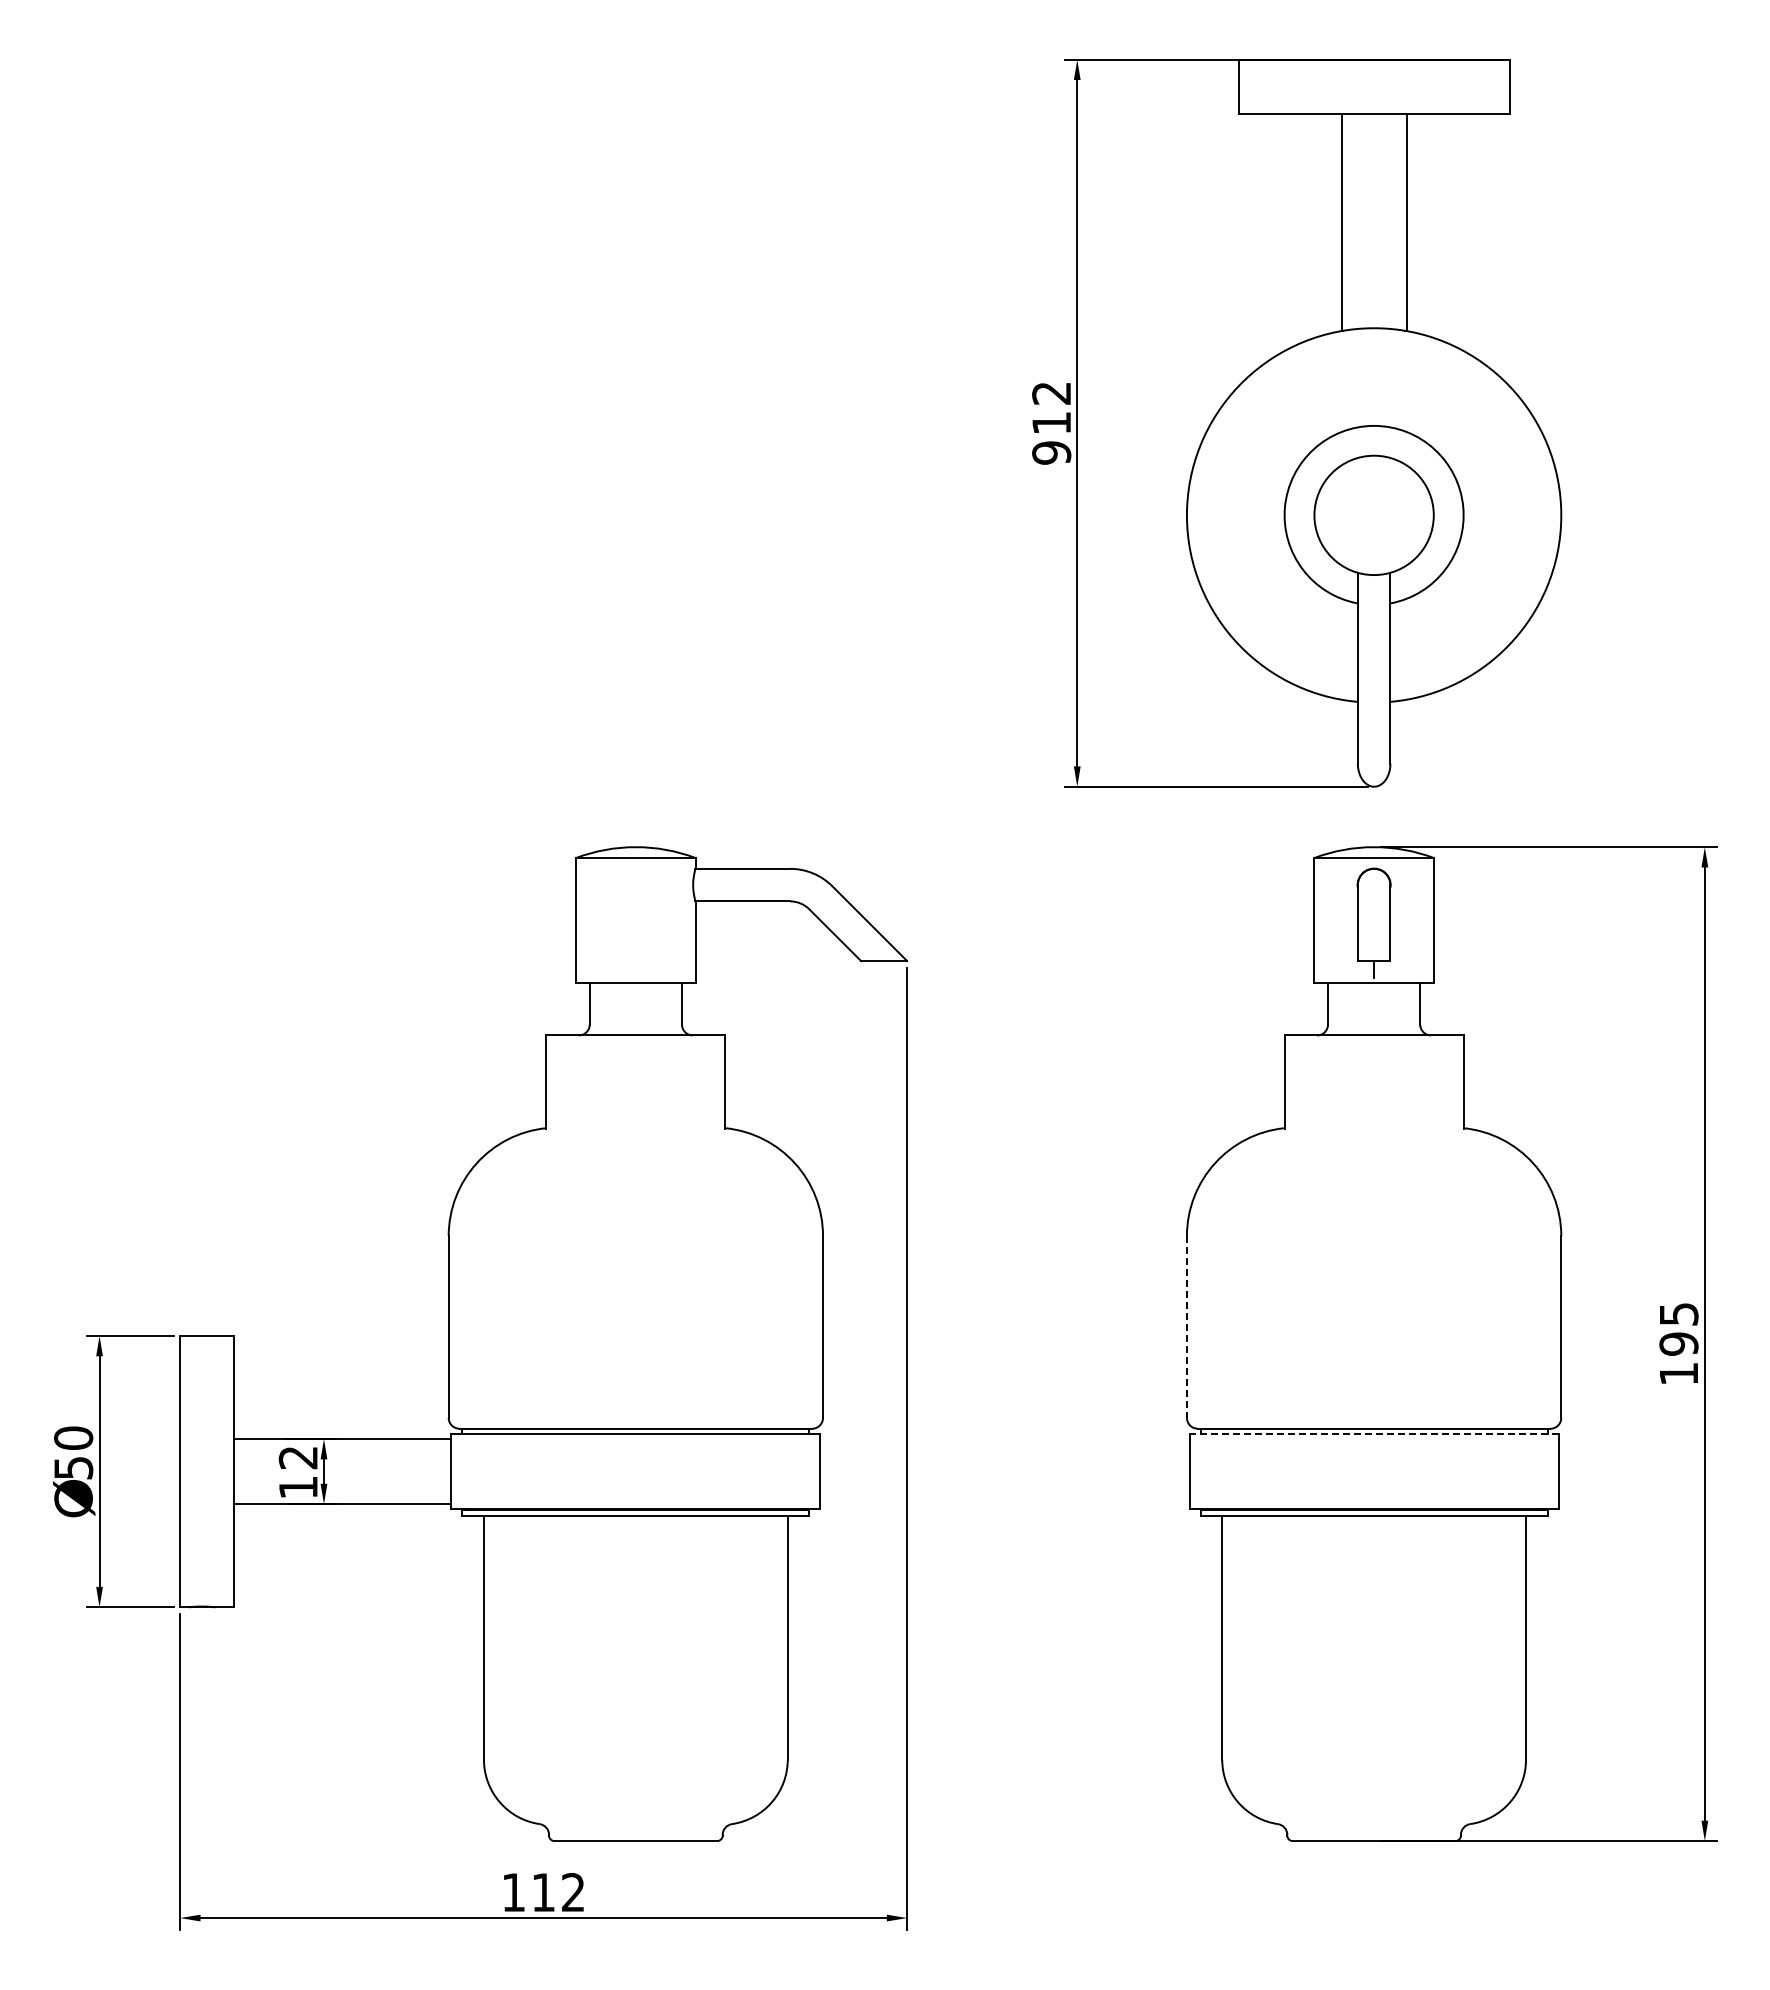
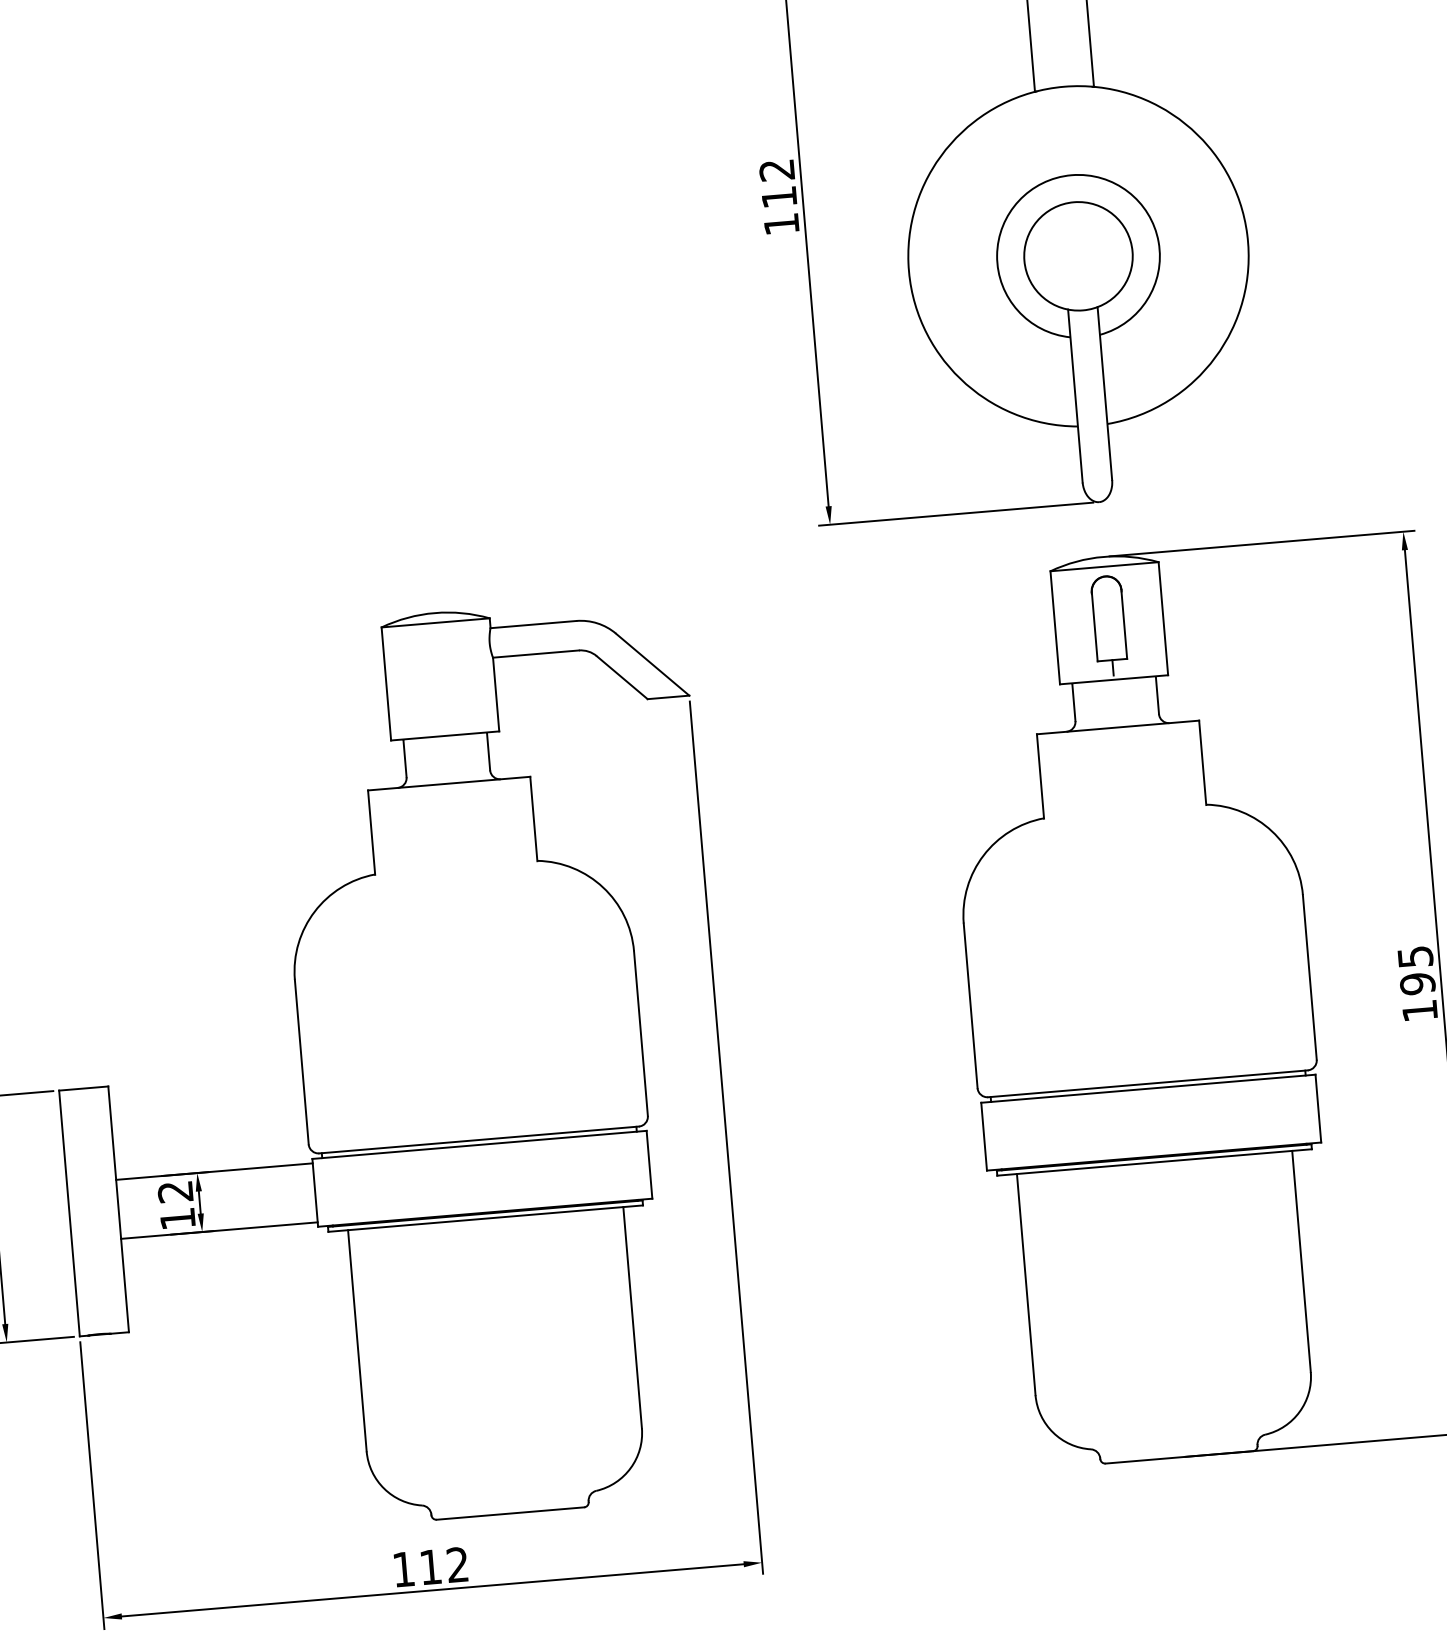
text: (1051, 452) -> (781, 223), 912 -> 112
line: (1186, 1327) -> (970, 1006), dashed -> solid
line: (1373, 1434) -> (1147, 1089), dashed -> solid

